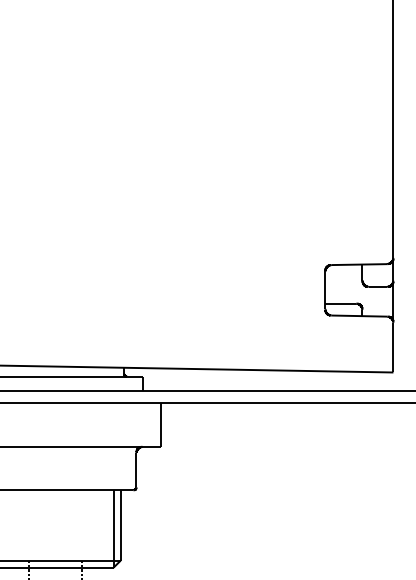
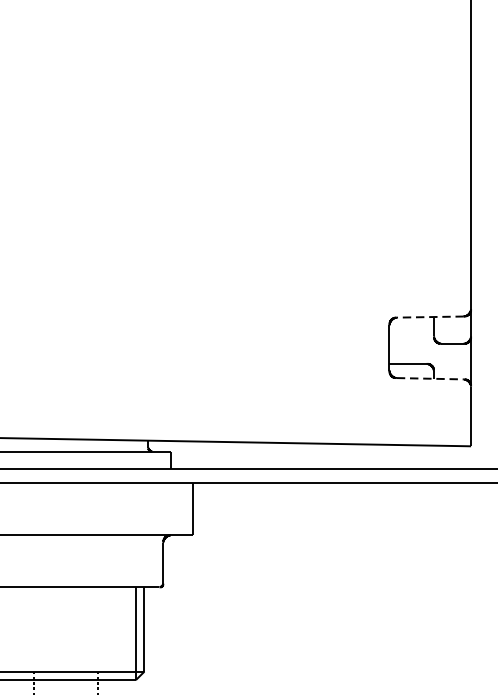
line: (359, 264) -> (430, 316), solid -> dashed
line: (359, 316) -> (430, 379), solid -> dashed

